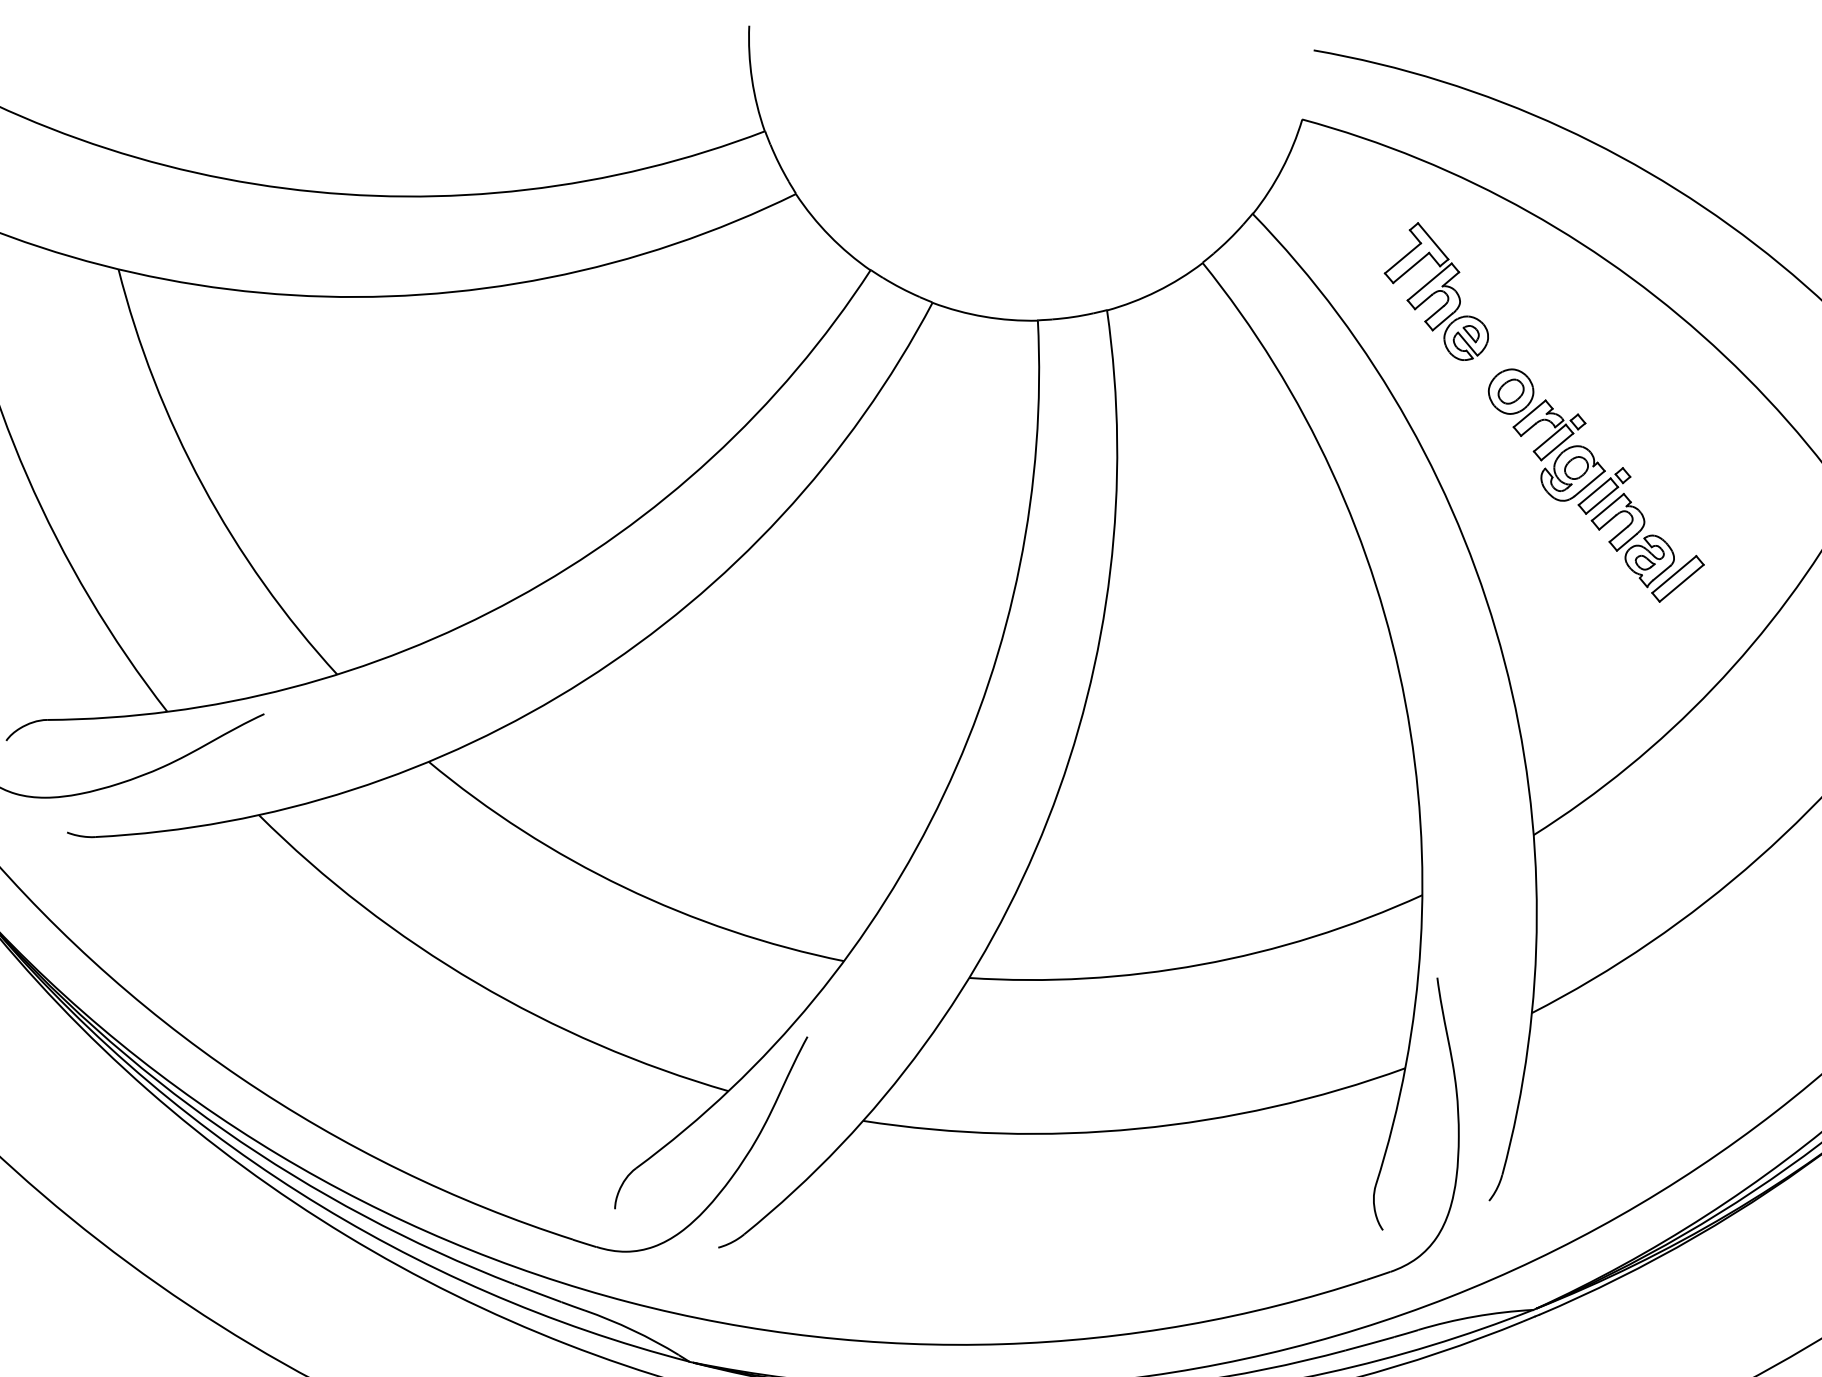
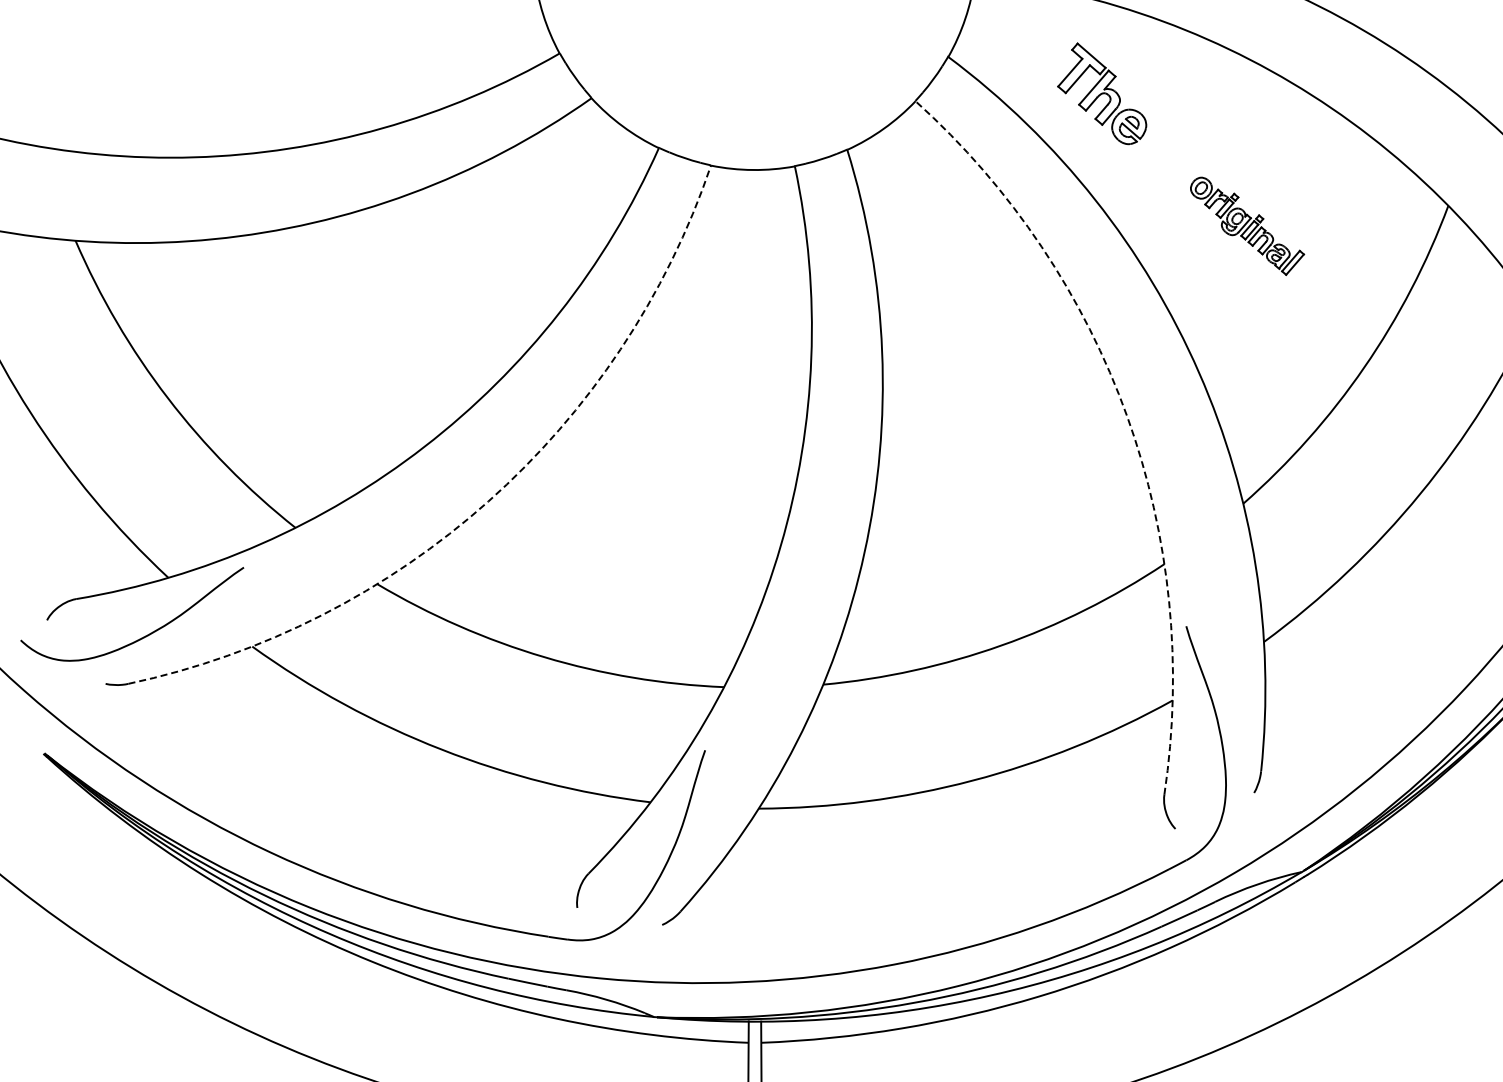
part: (1594, 487) -> (1247, 226), size x0.6
arc: (585, 680) -> (488, 501), solid -> dashed
arc: (1405, 702) -> (1127, 416), solid -> dashed

